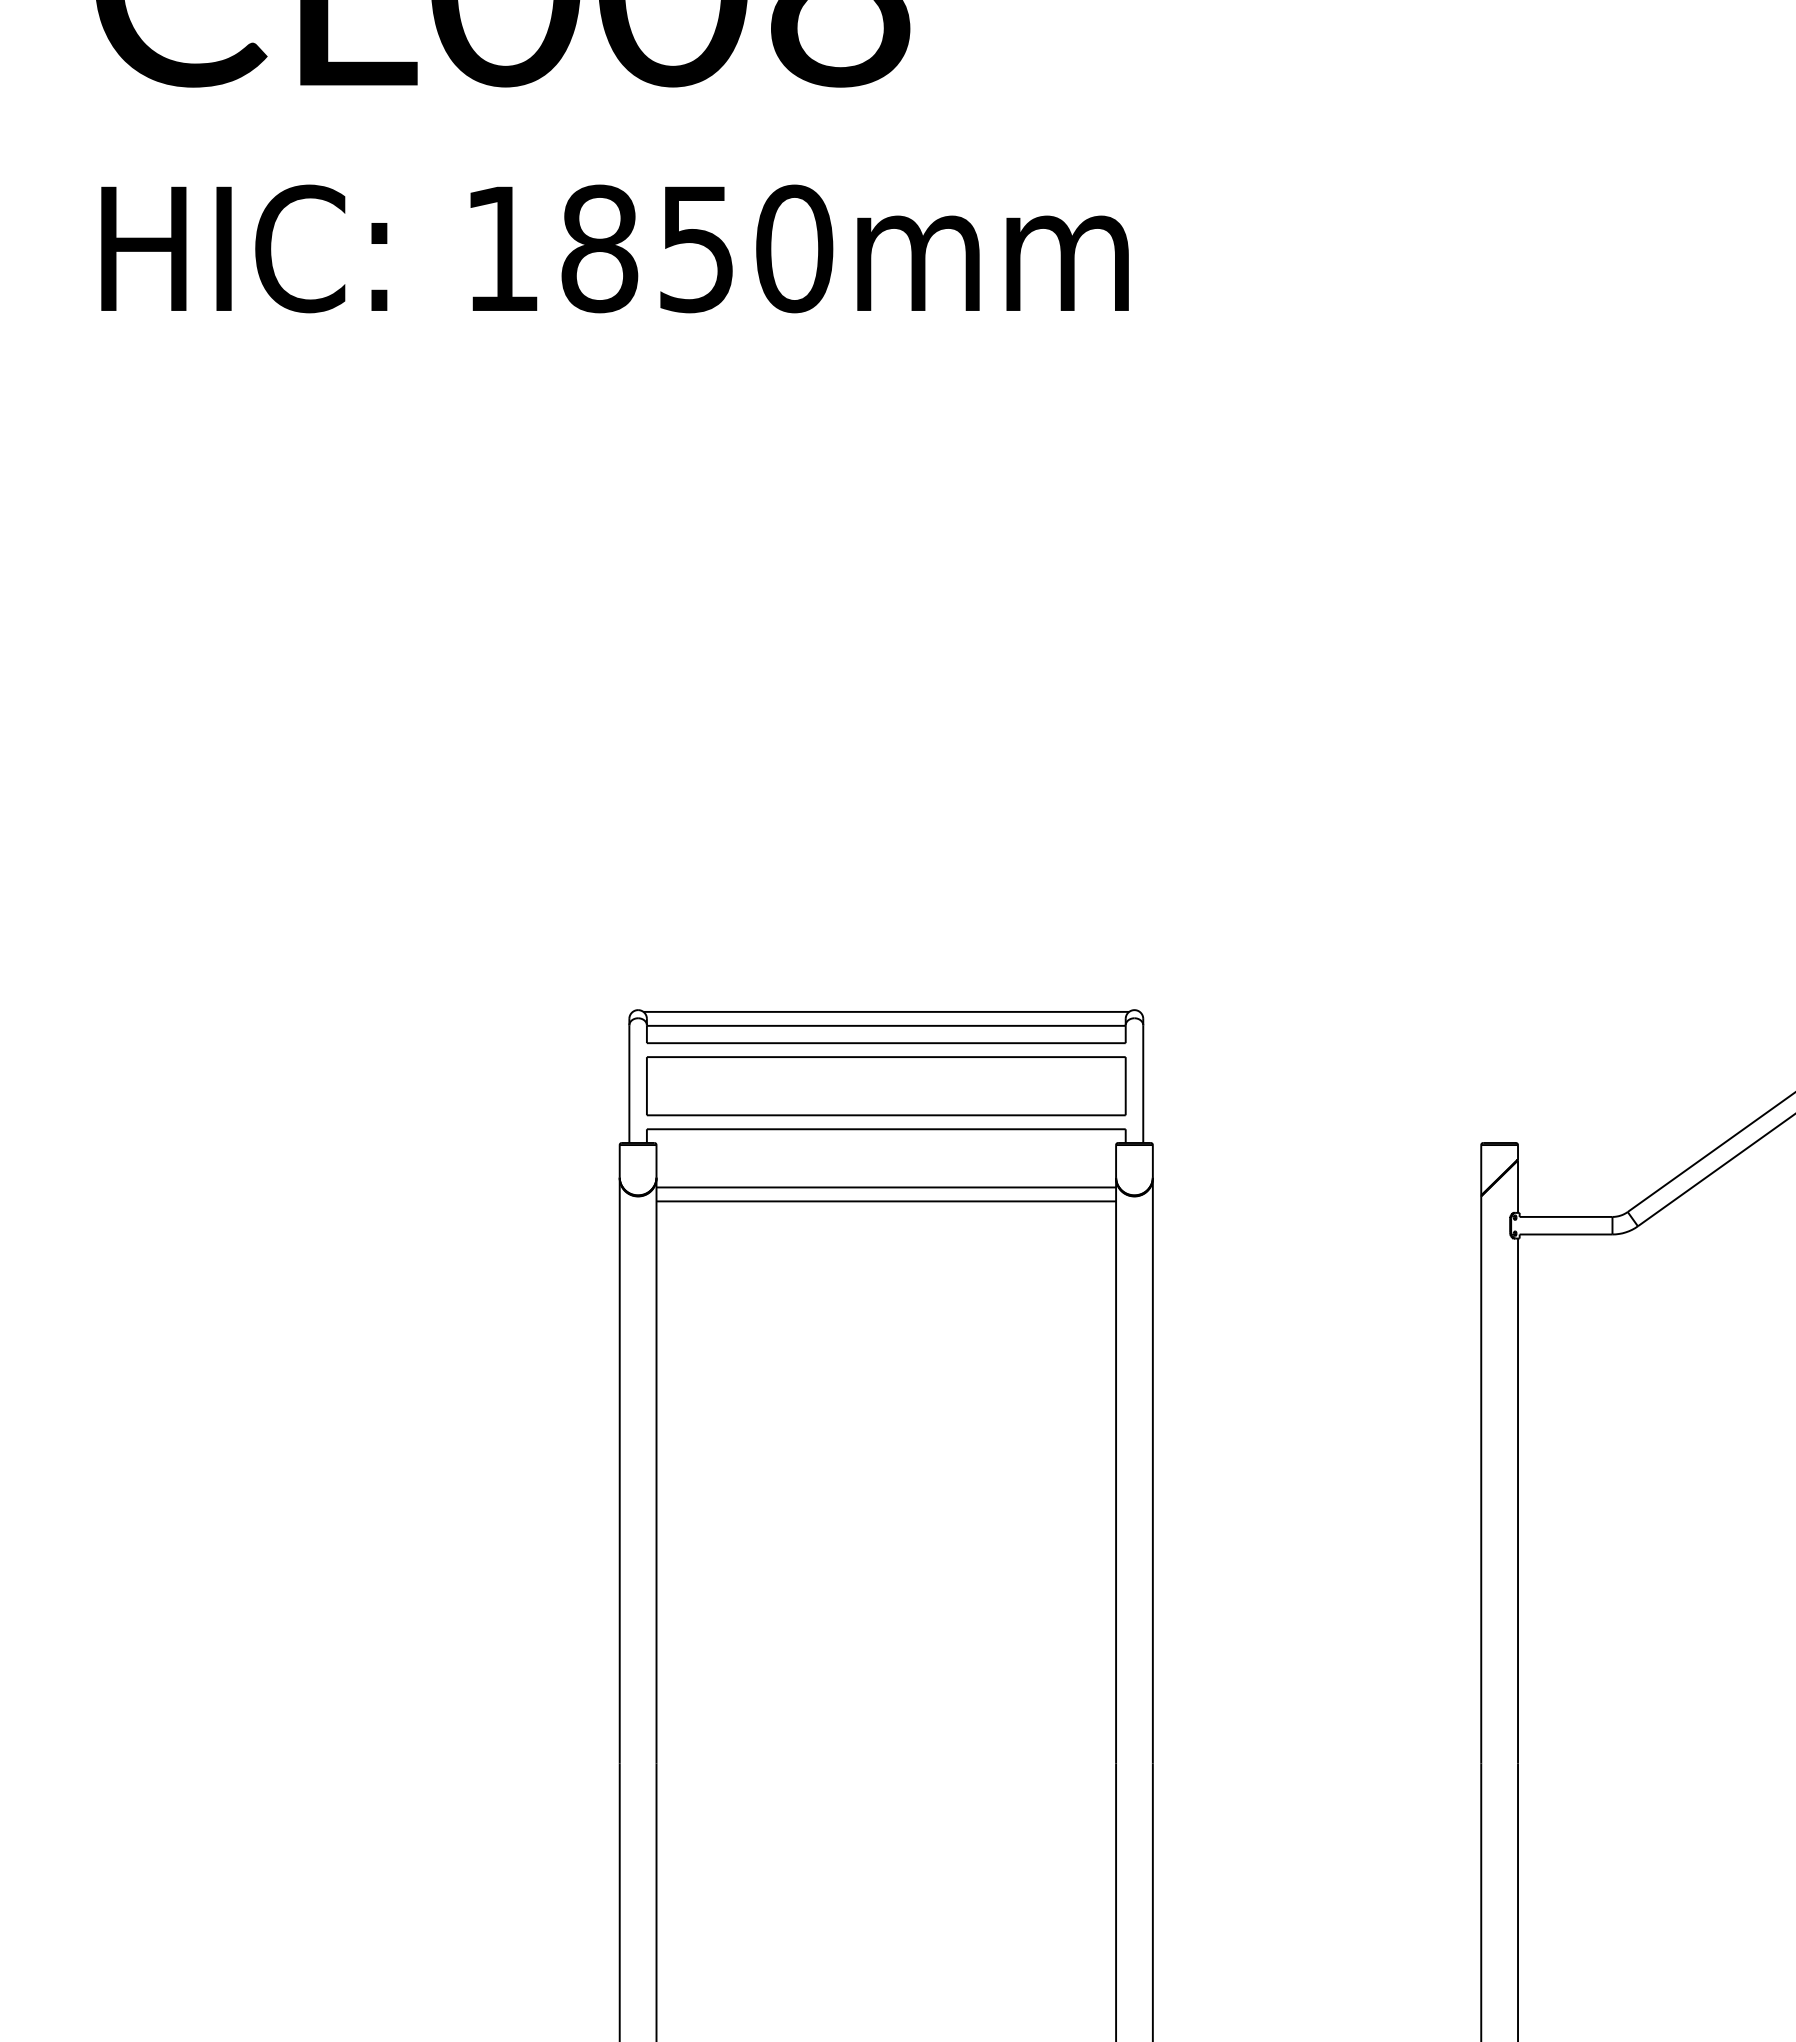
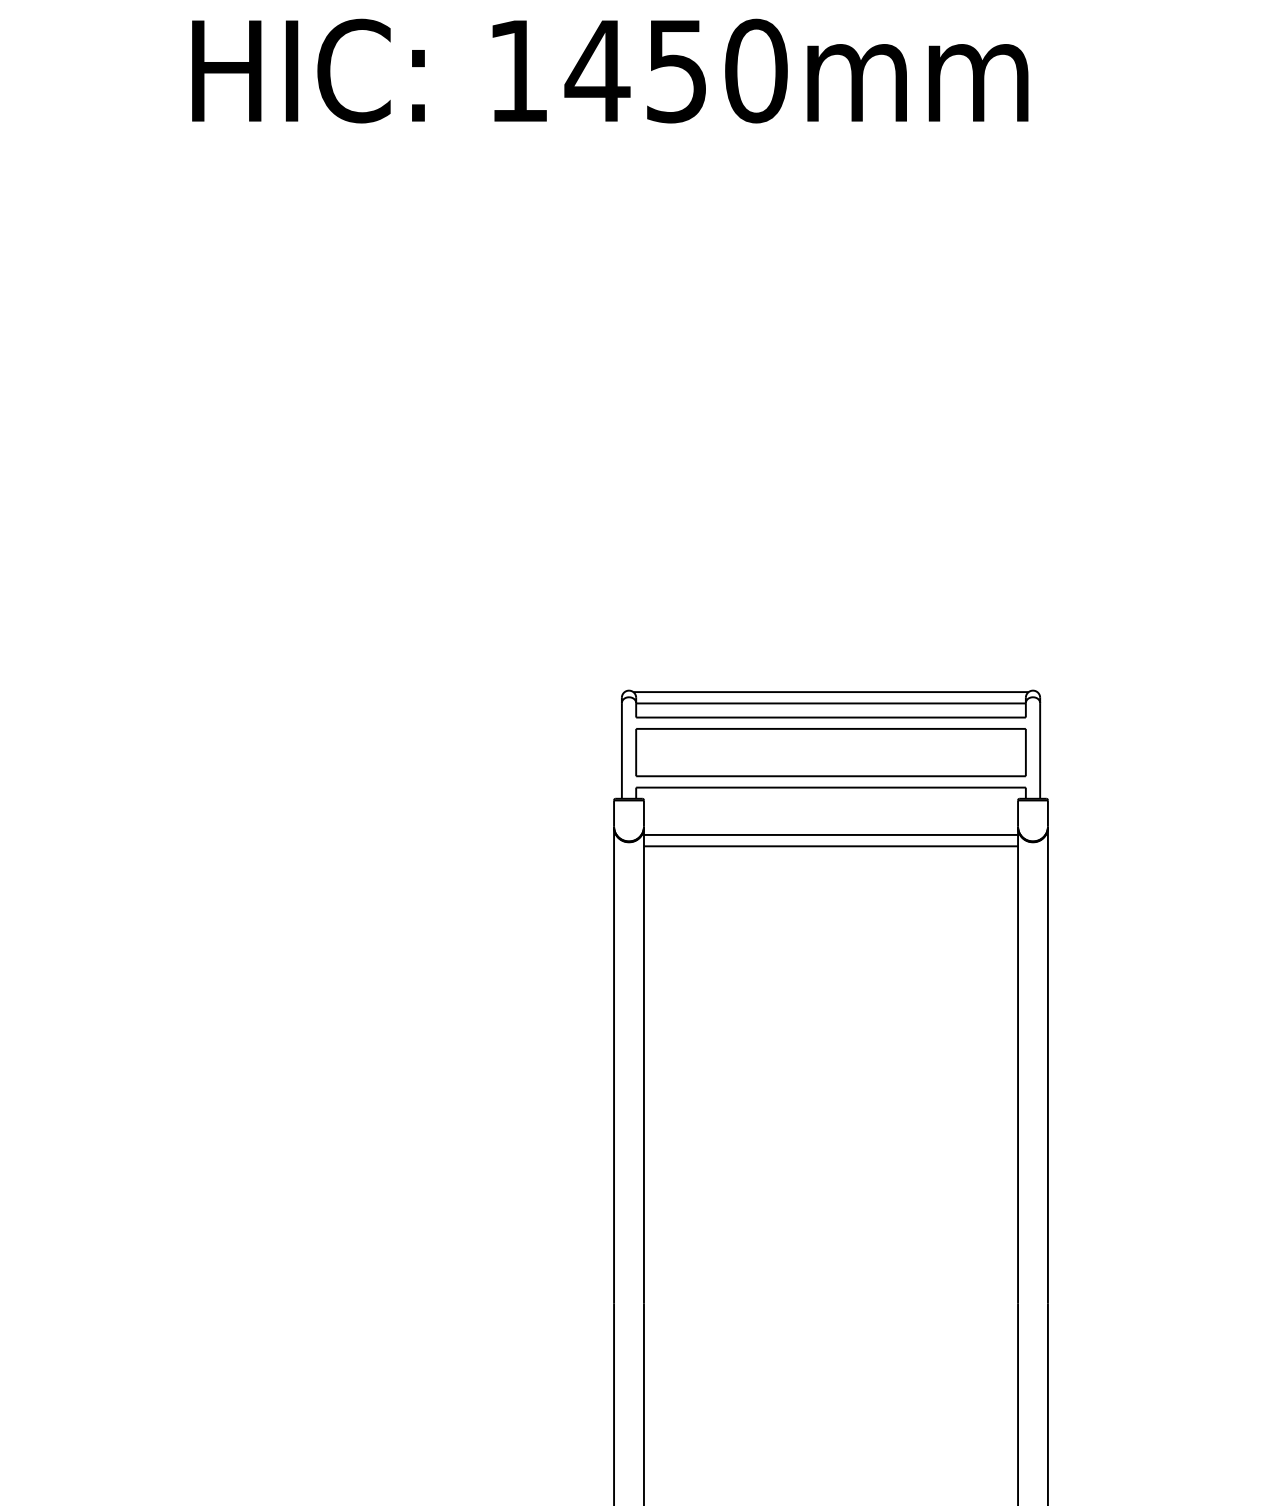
text: (598, 248) -> (596, 70), 1850mm -> 1450mm

